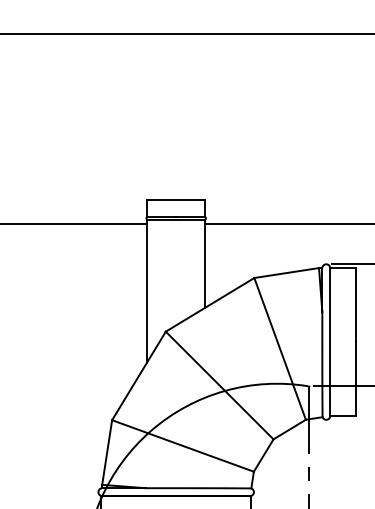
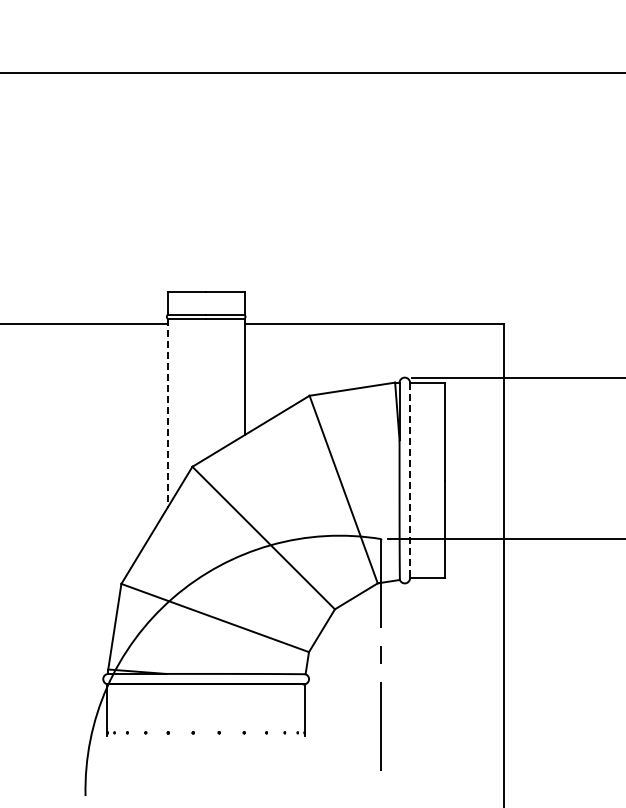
line: (146, 291) -> (167, 413), solid -> dashed
line: (330, 342) -> (410, 480), solid -> dashed

